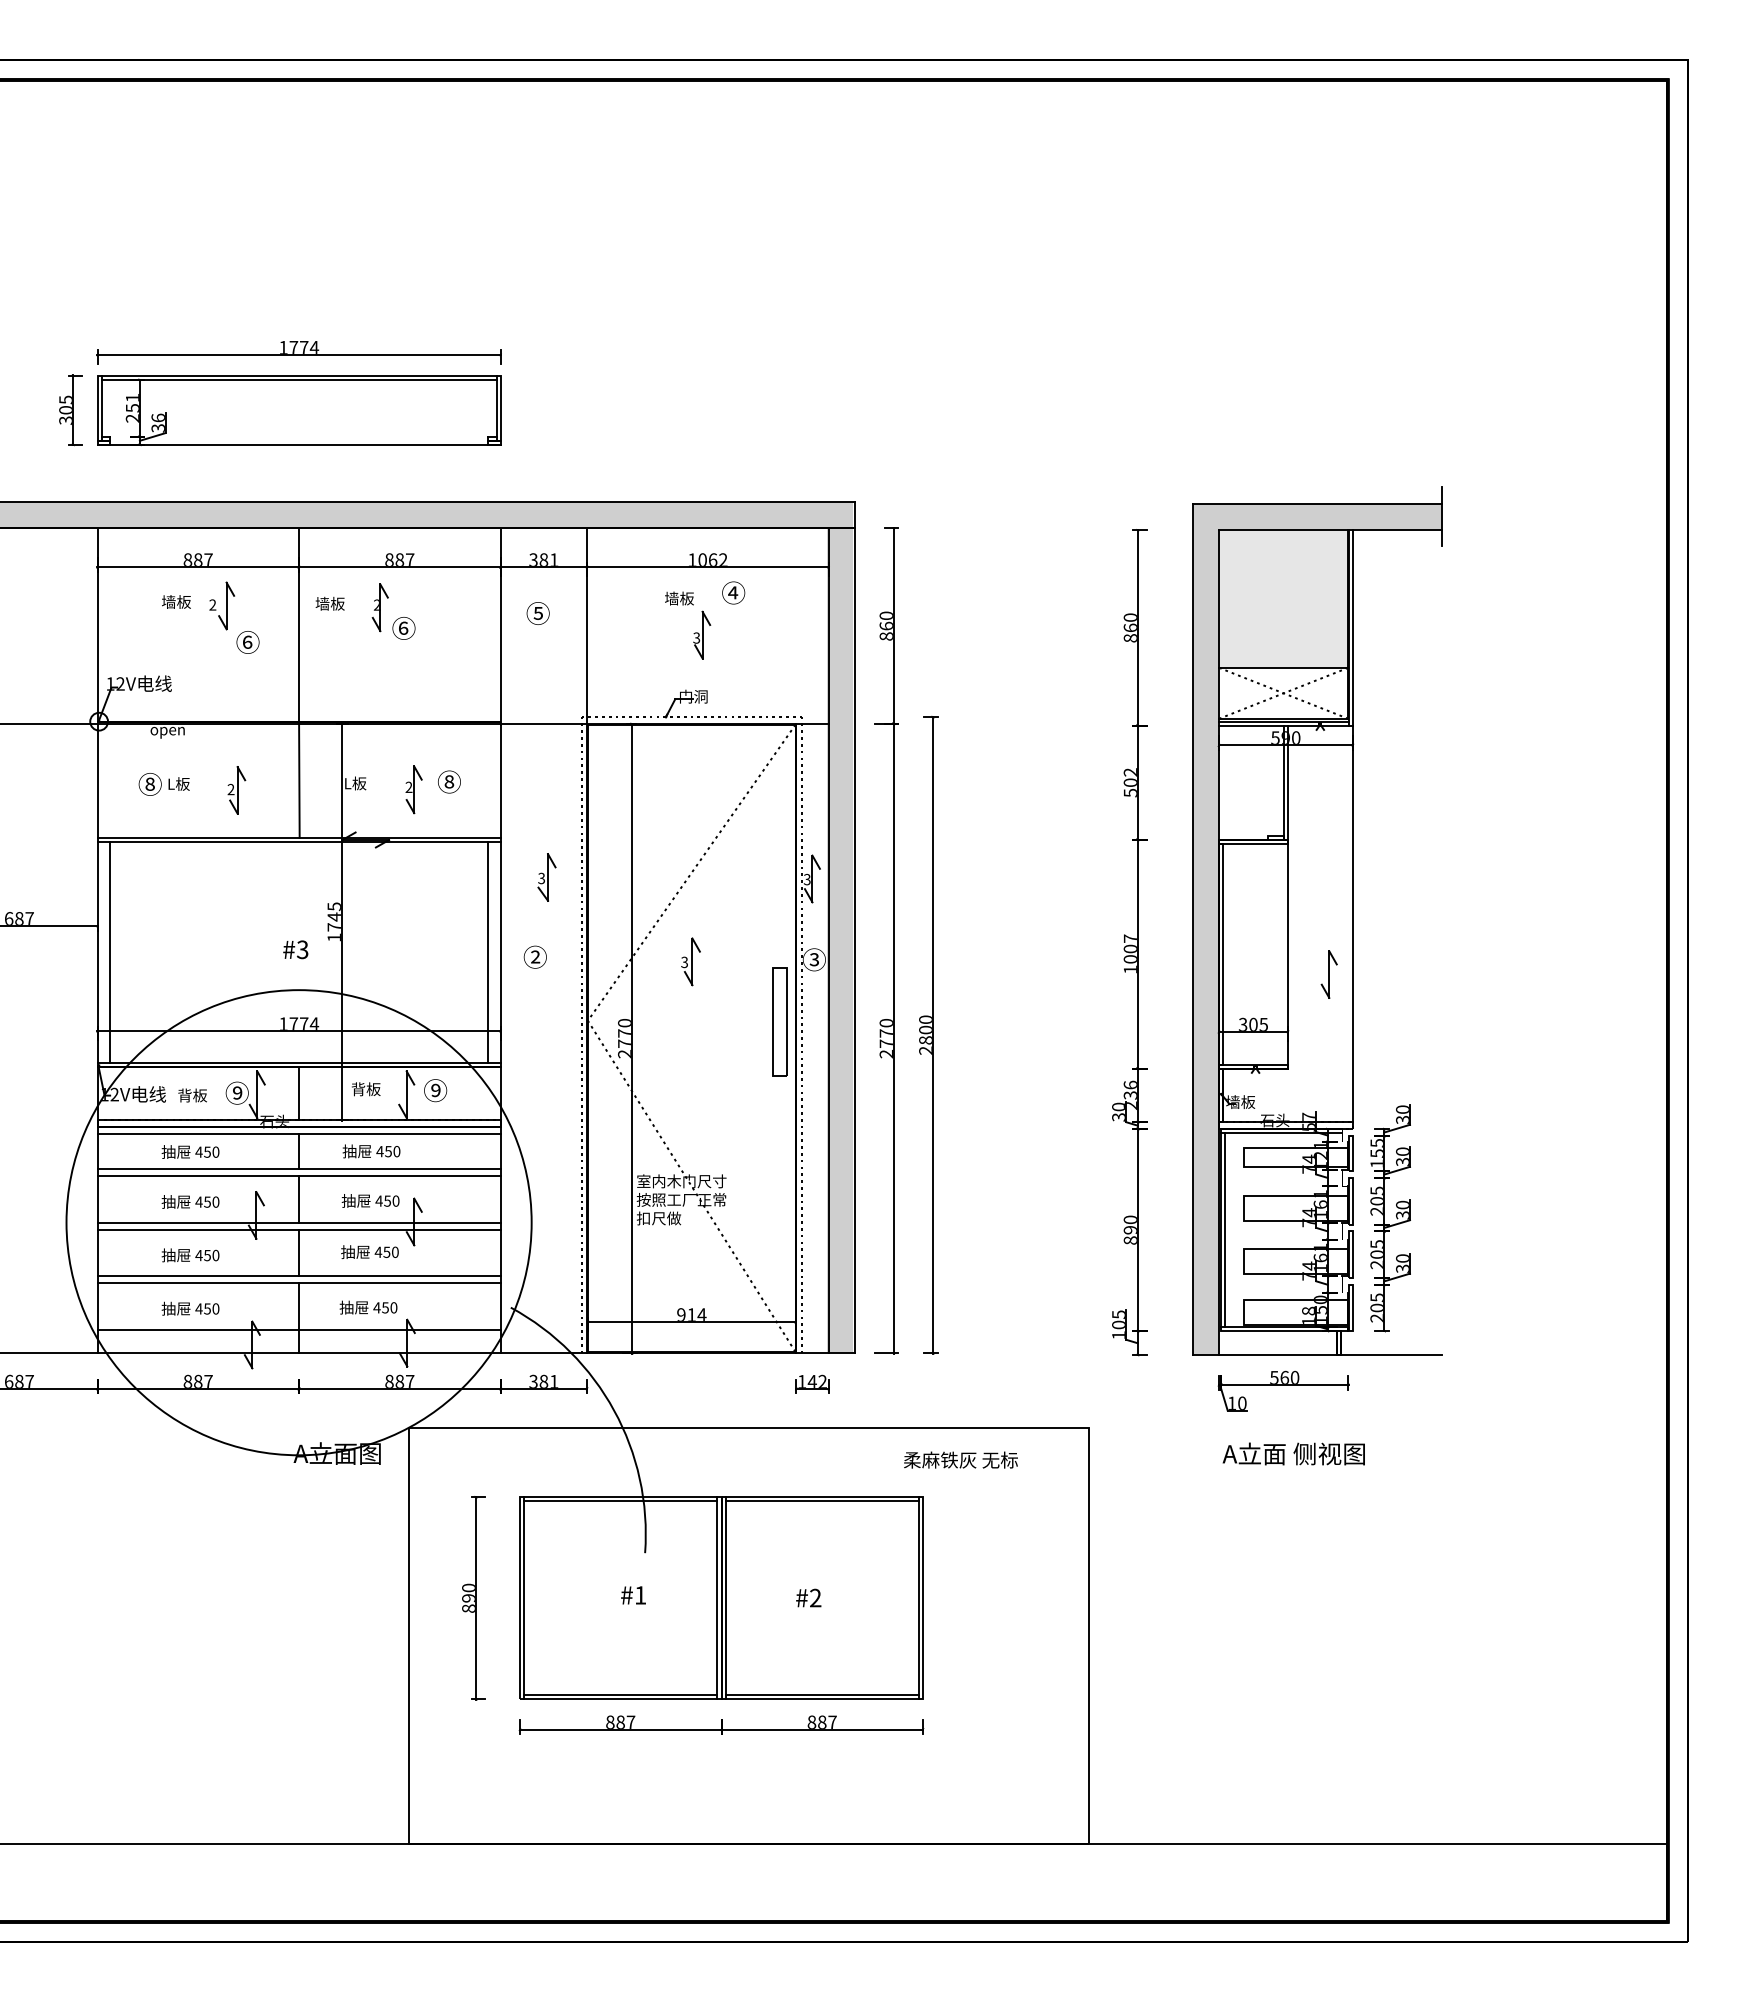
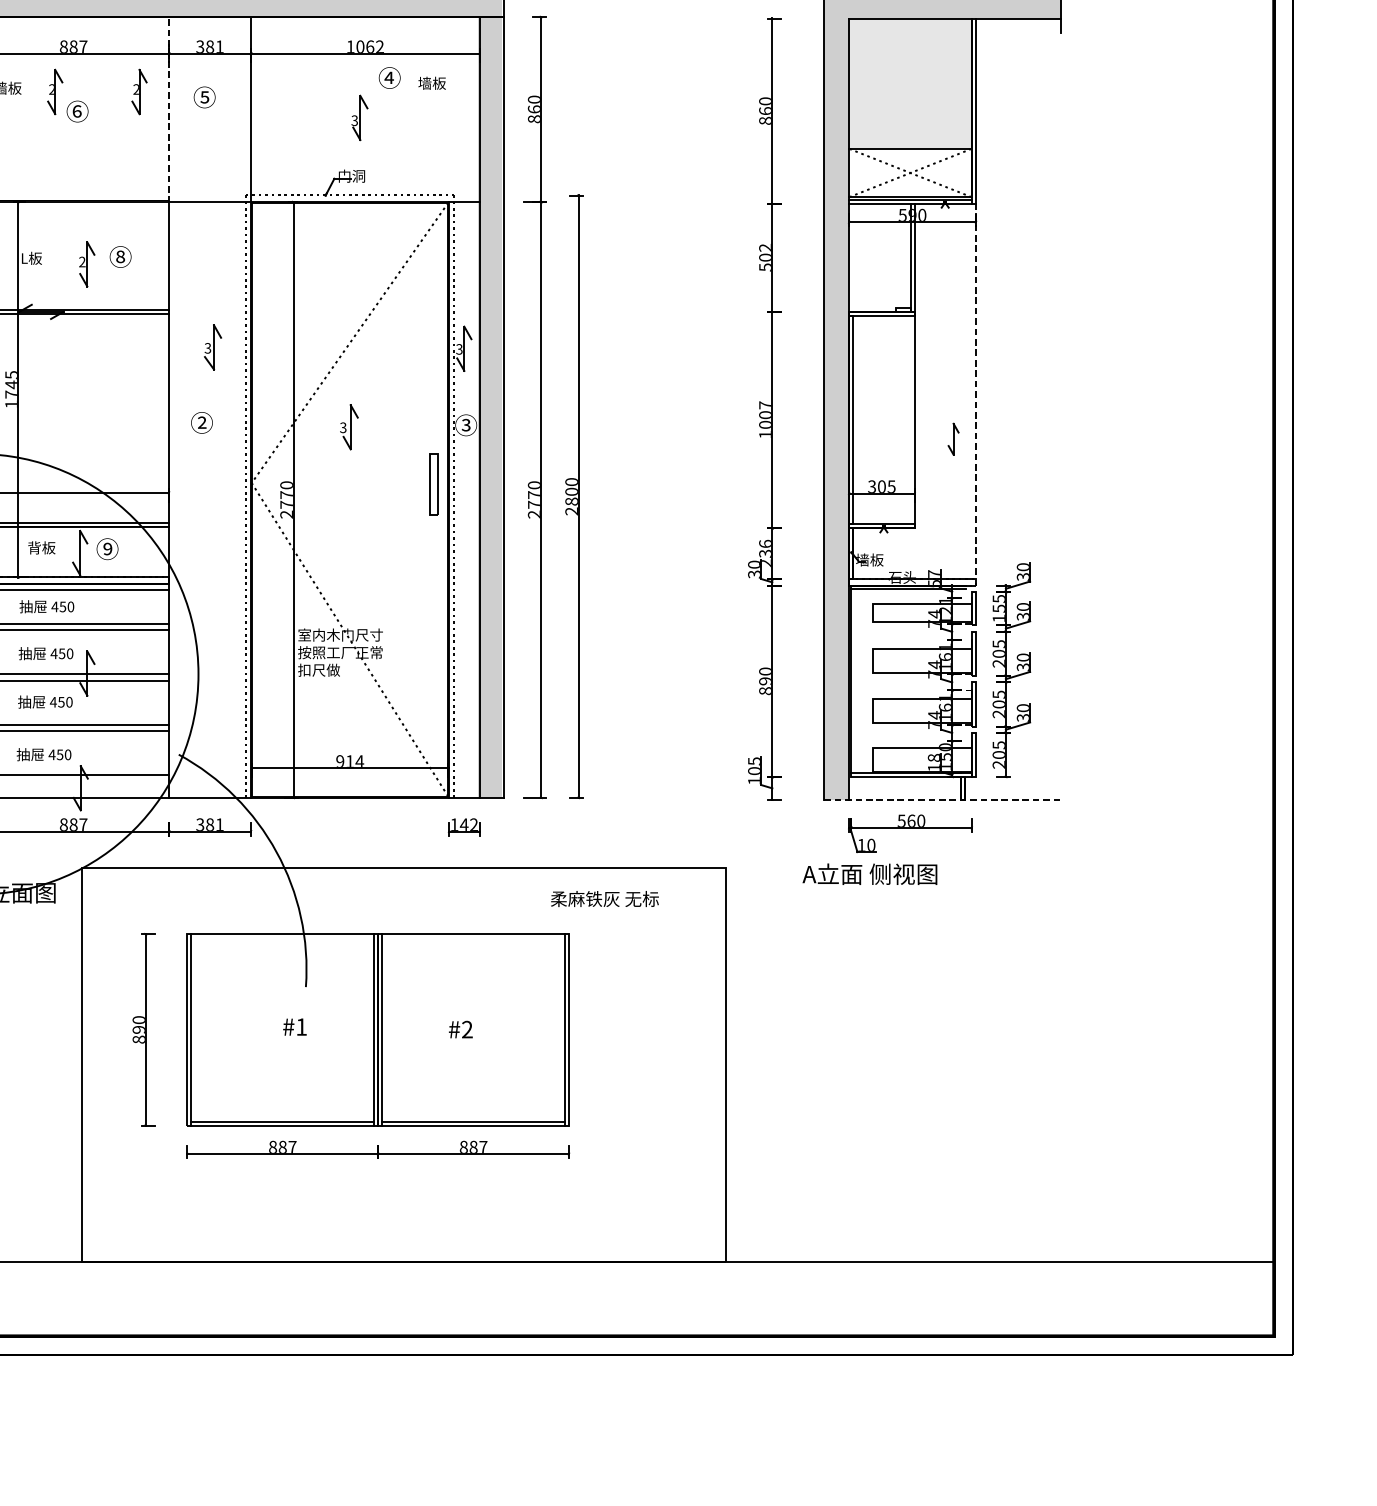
text: (679, 598) -> (432, 83), moved
part: (468, 607) -> (138, 91), added
line: (500, 626) -> (168, 109), solid -> dashed
line: (1352, 924) -> (975, 391), solid -> dashed
line: (488, 952) -> (157, 418), removed
part: (1328, 974) -> (952, 439), size x0.7
part: (779, 1021) -> (433, 483), size x0.6
line: (1225, 1230) -> (855, 681), removed
line: (1317, 1355) -> (942, 799), solid -> dashed
text: (1293, 1453) -> (869, 873), moved
line: (620, 1501) -> (282, 938), removed
line: (822, 1501) -> (473, 938), removed

